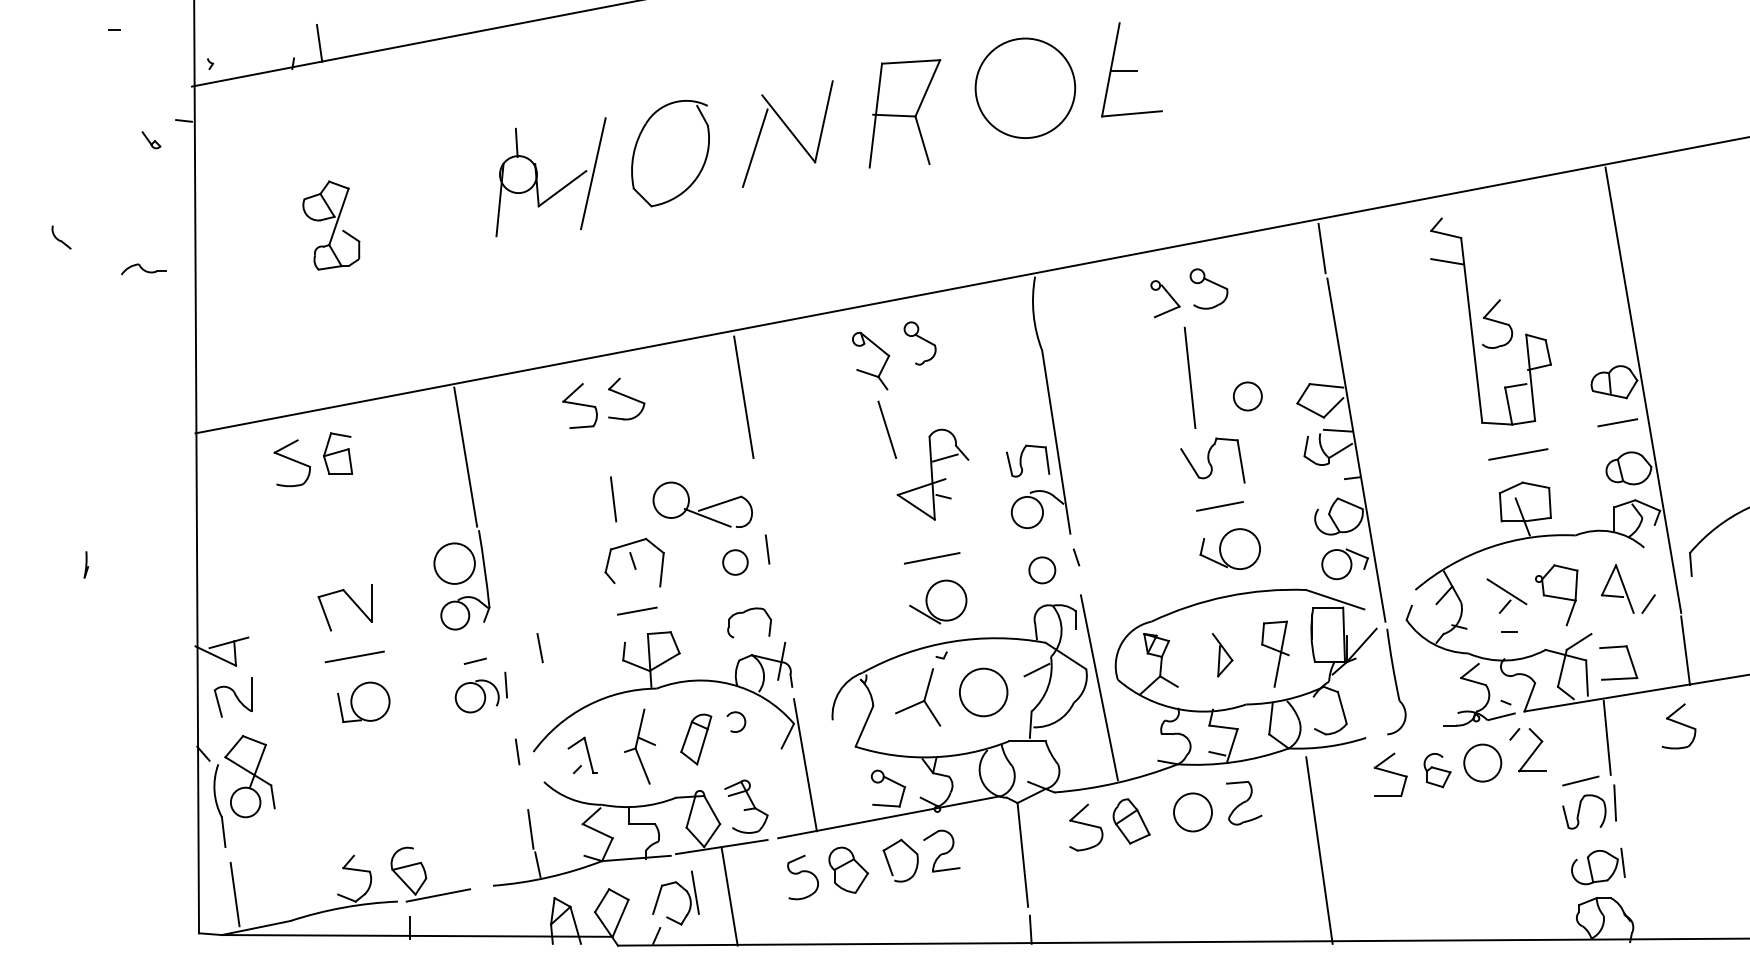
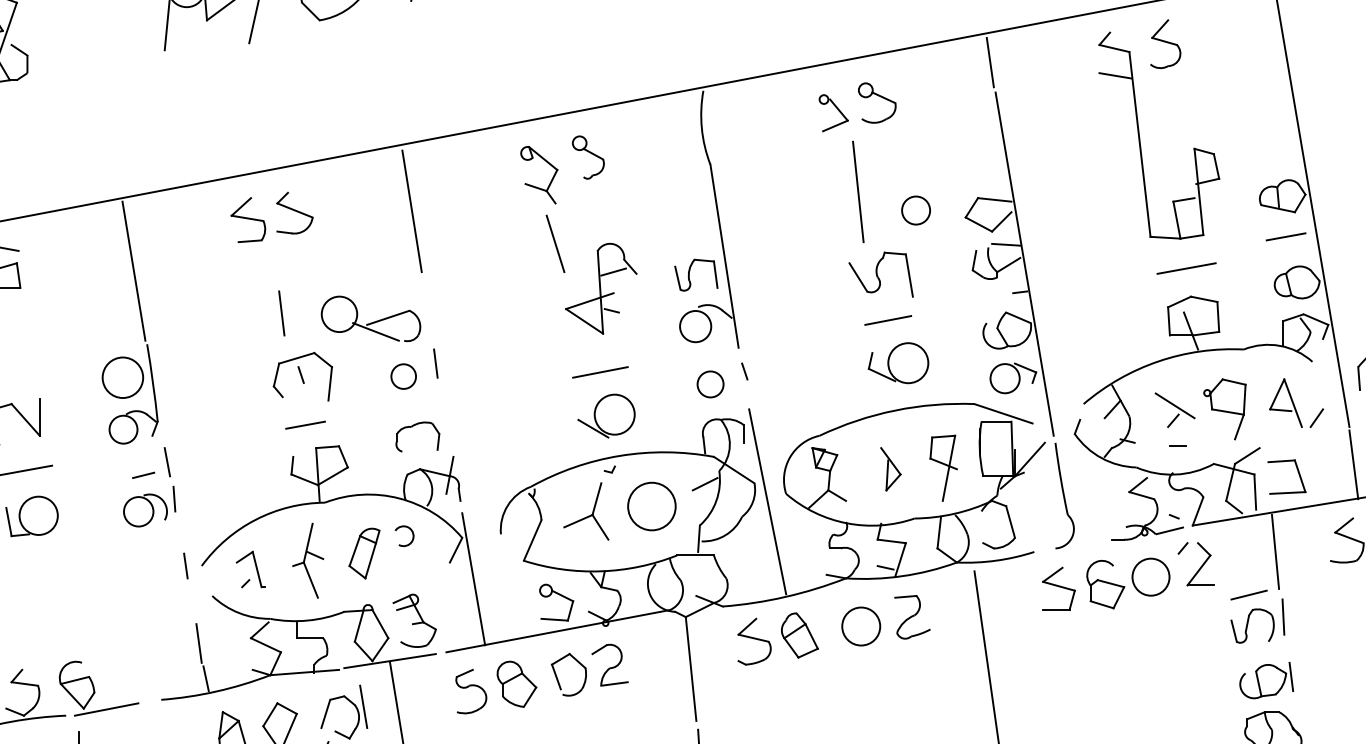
part: (1497, 323) -> (1165, 43), moved
line: (539, 648) -> (166, 462), moved
part: (1437, 770) -> (1105, 584), size x1.43

